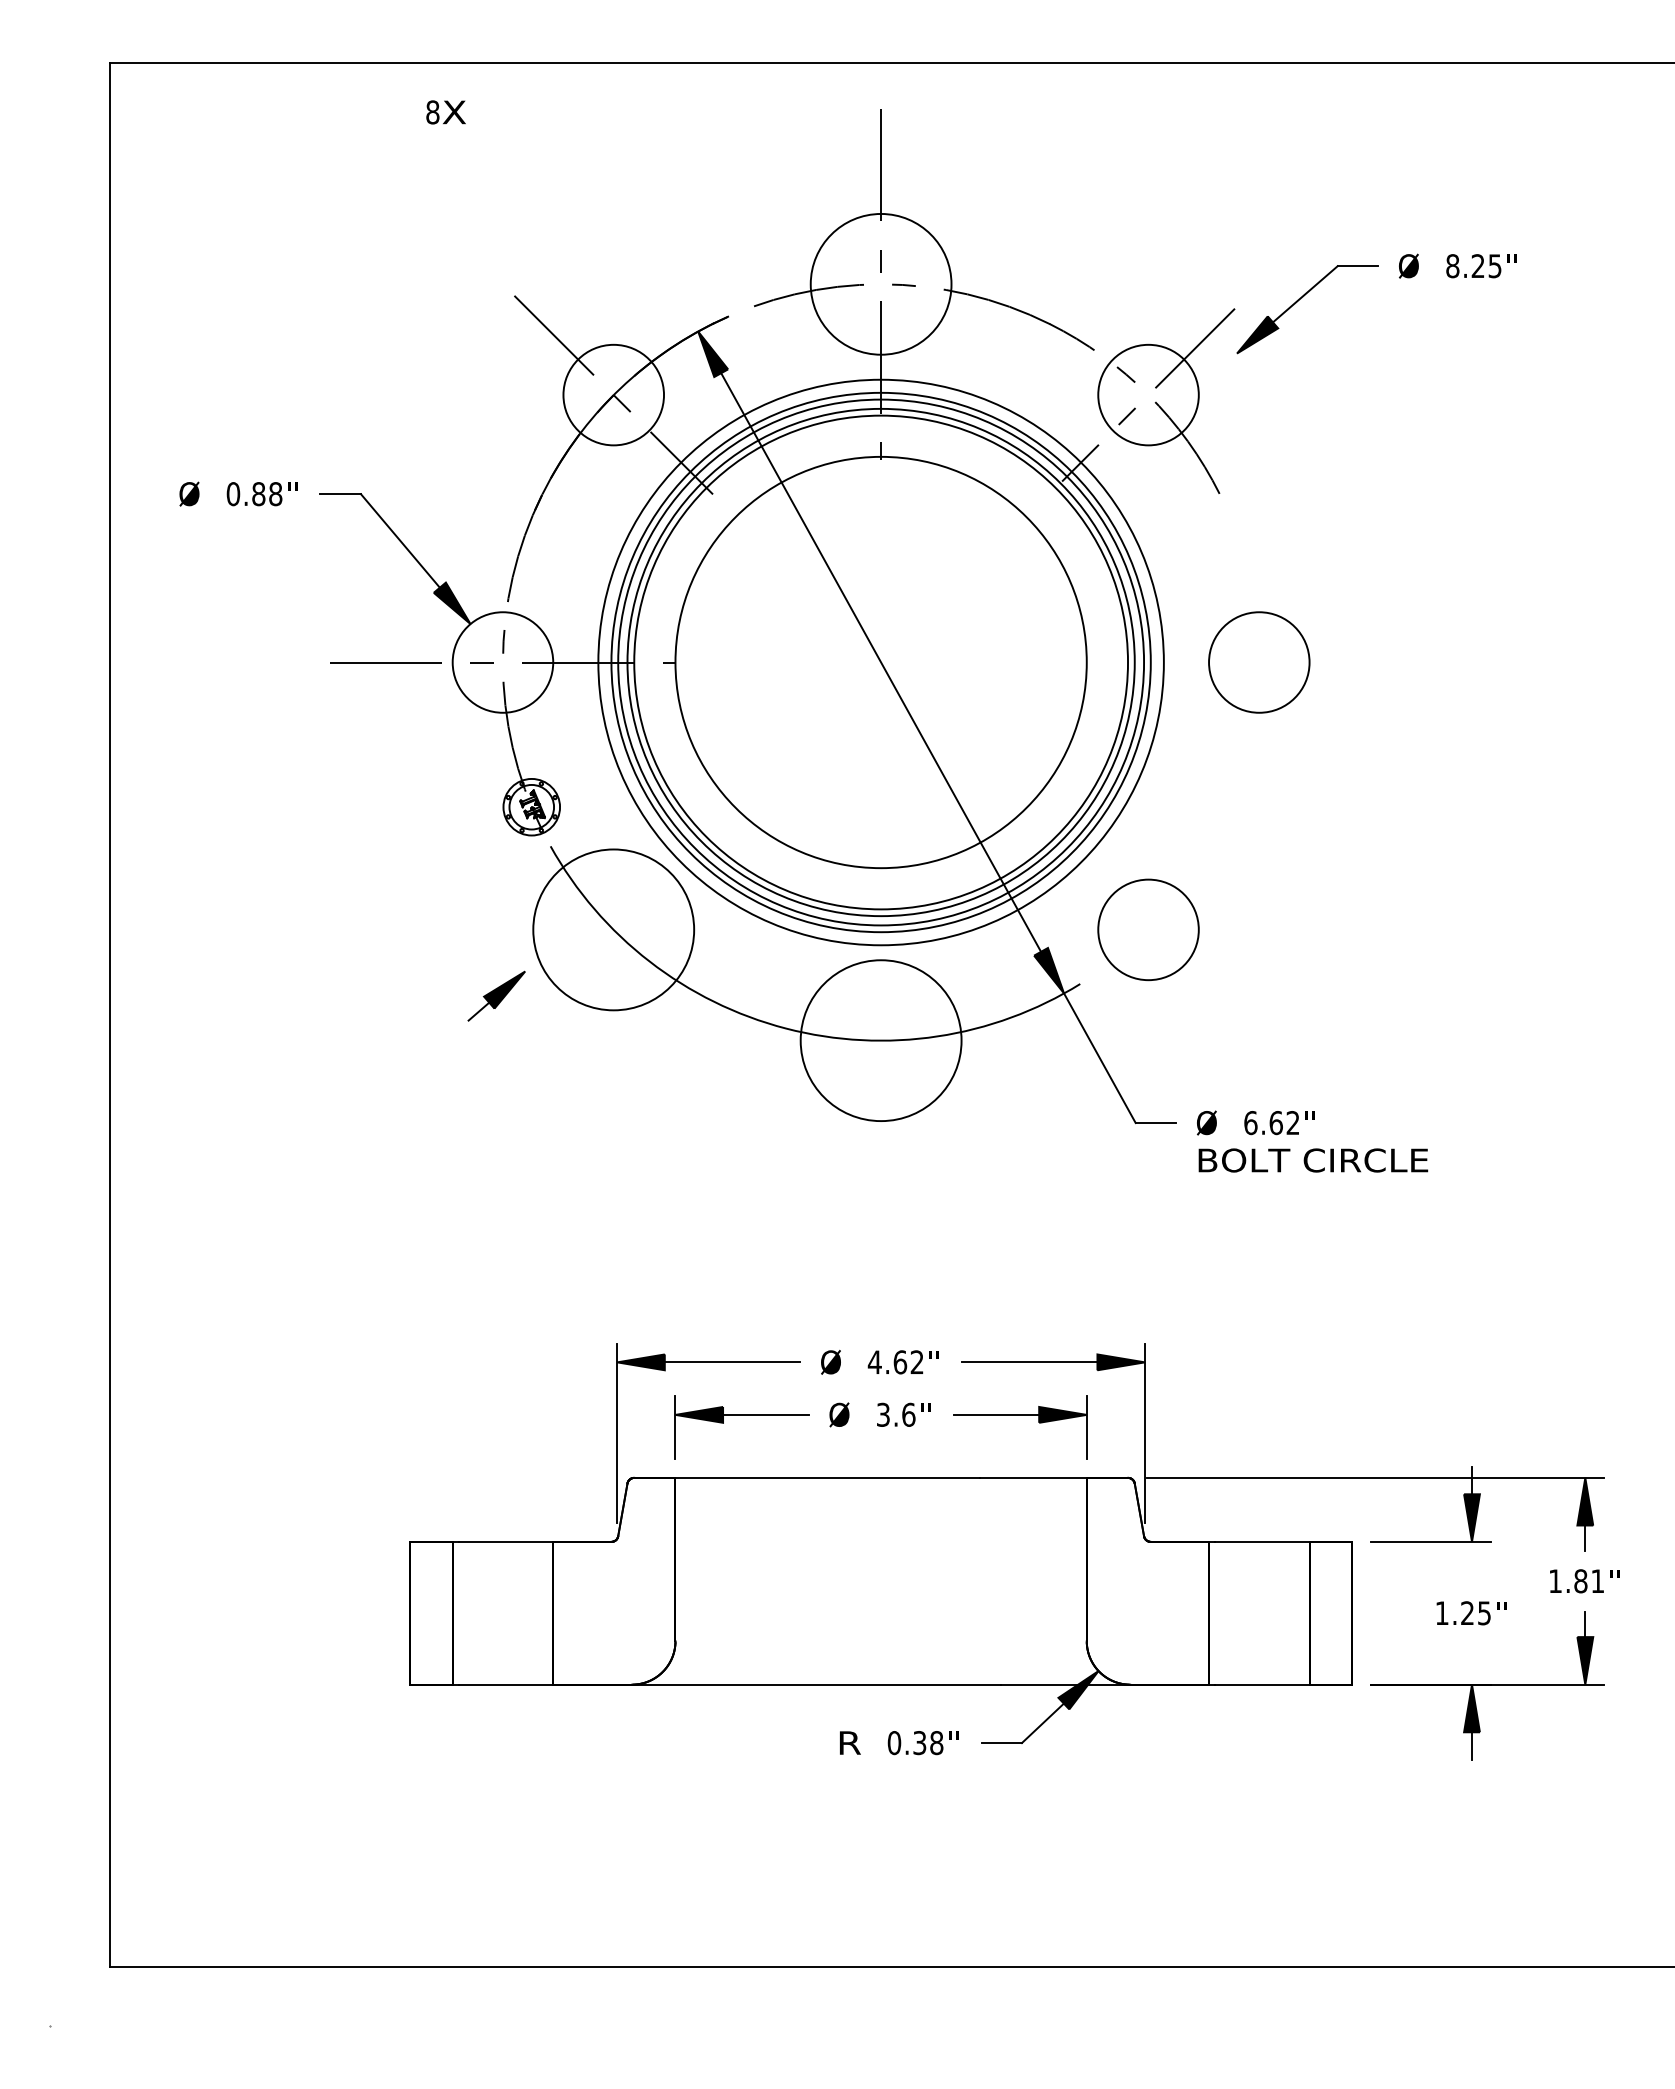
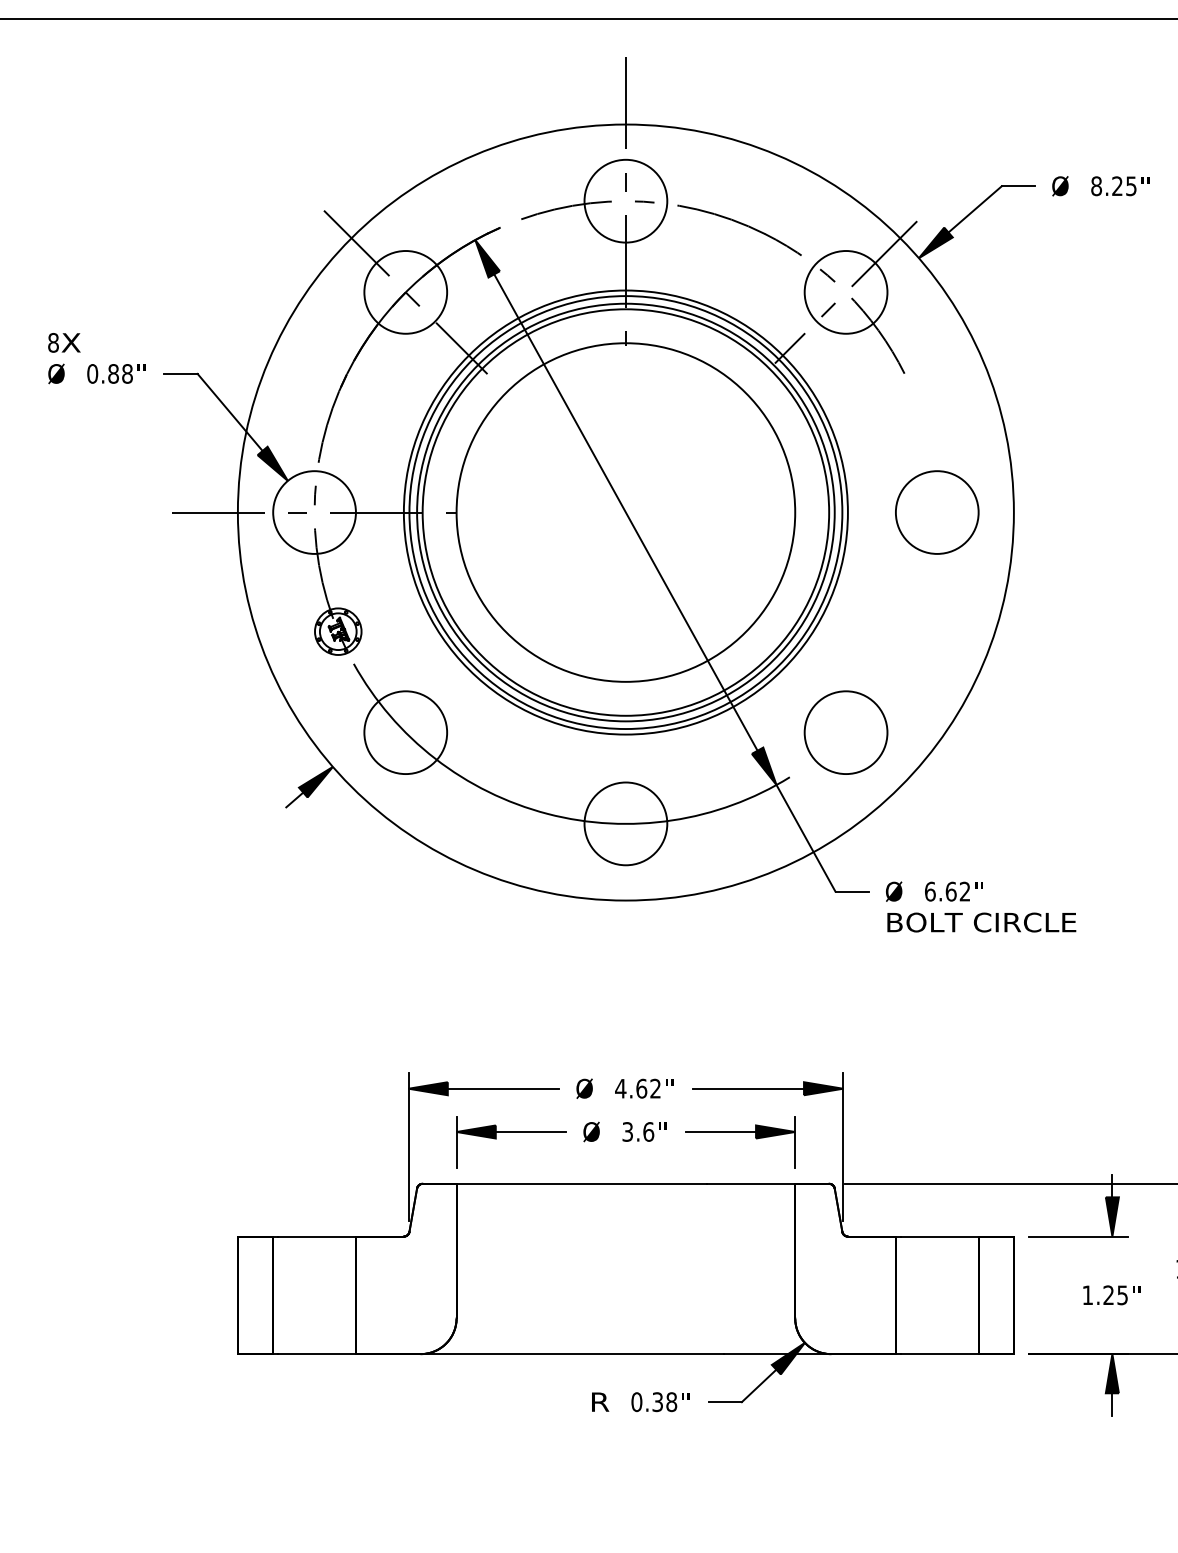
text: (445, 112) -> (63, 342), moved
circle: (880, 284) -> (625, 201), size x0.71
circle: (880, 662) -> (625, 512), size x1.67
circle: (613, 929) -> (405, 732), size x0.62
circle: (880, 1040) -> (625, 823), size x0.62

